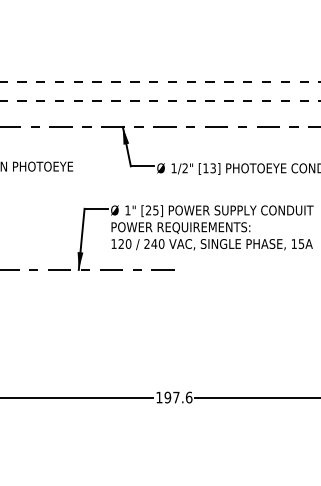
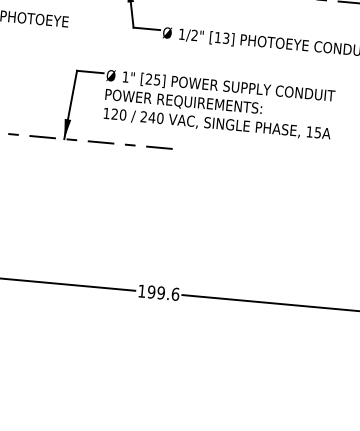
text: (176, 397) -> (161, 292), 197.6 -> 199.6

